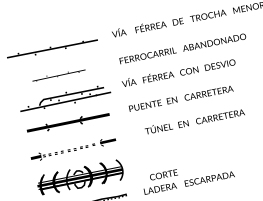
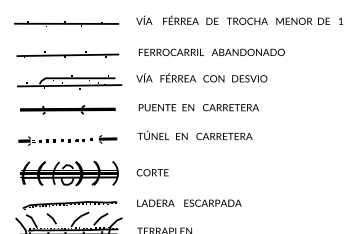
part: (58, 75) -> (67, 54), size x1.67
text: (194, 121) -> (194, 135), moved
text: (163, 174) -> (152, 172), moved

